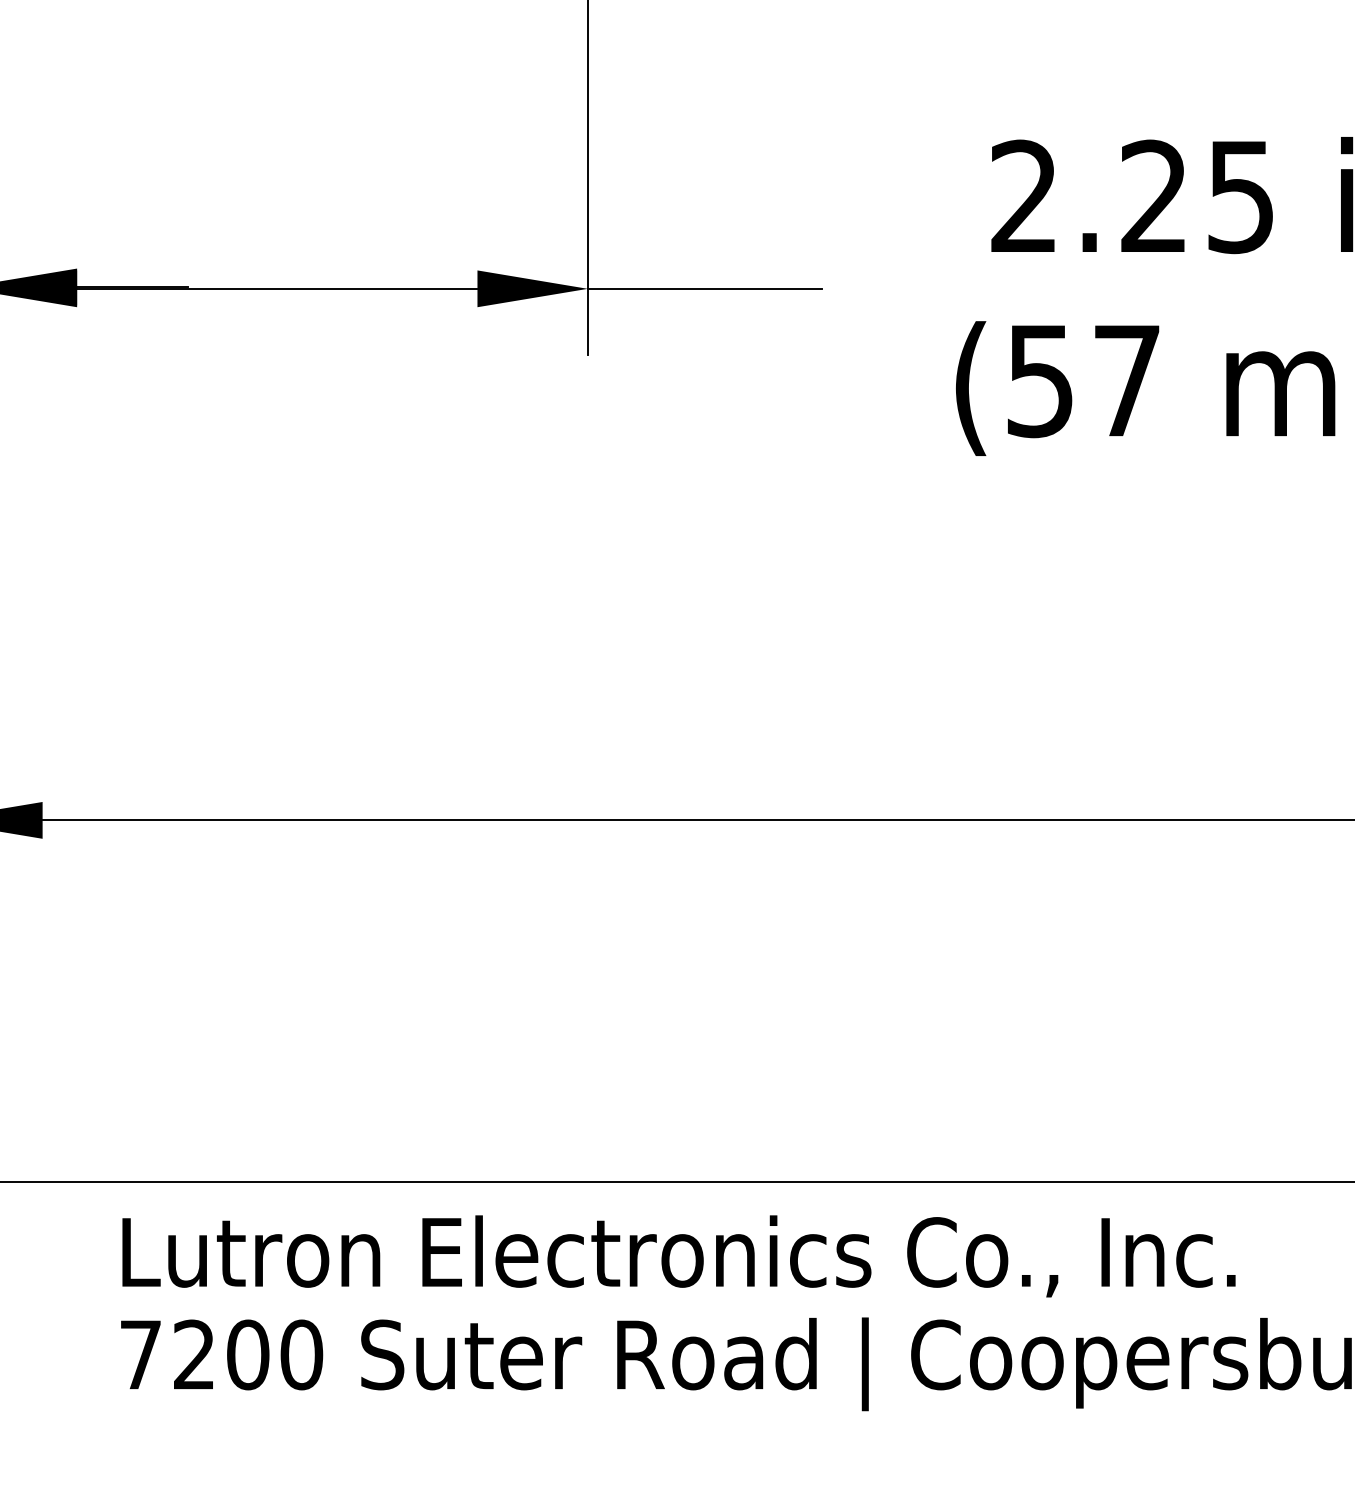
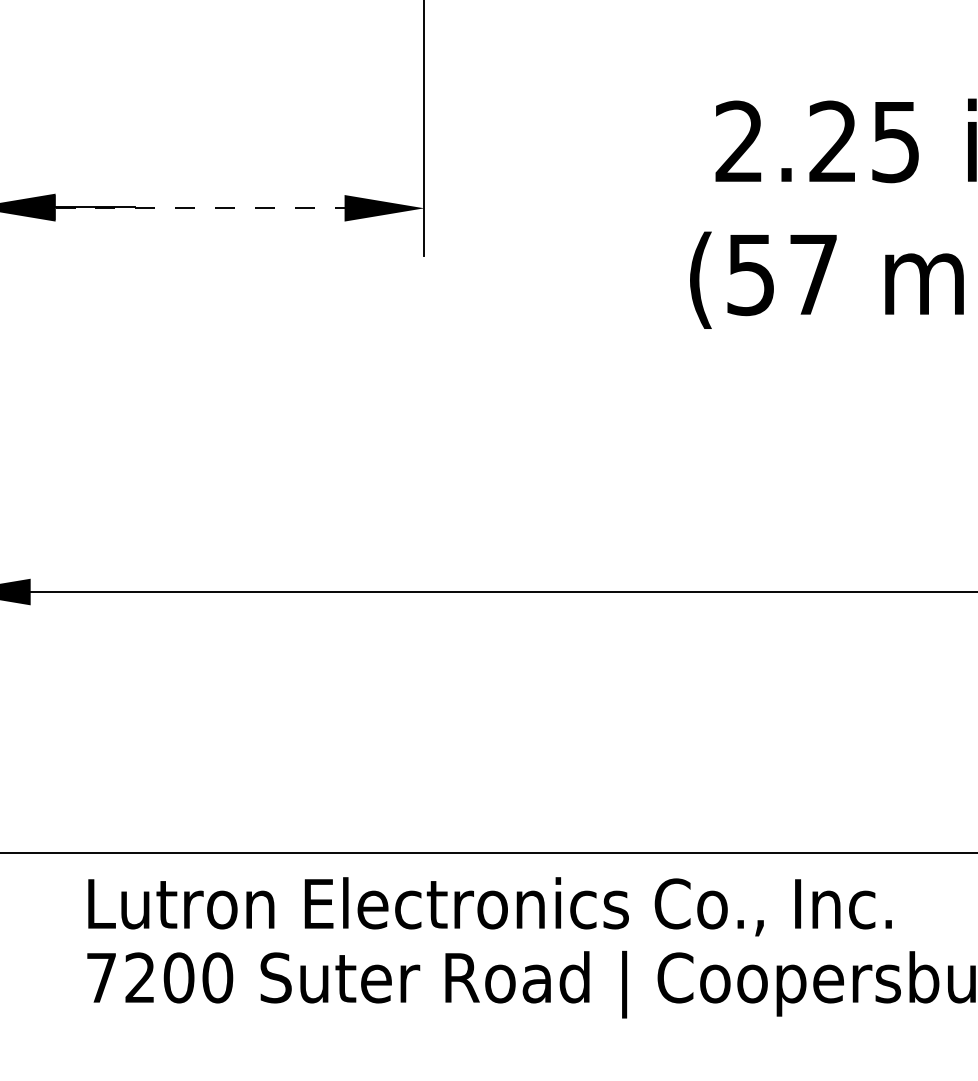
line: (277, 288) -> (200, 208), solid -> dashed
line: (704, 288) -> (508, 208), removed

